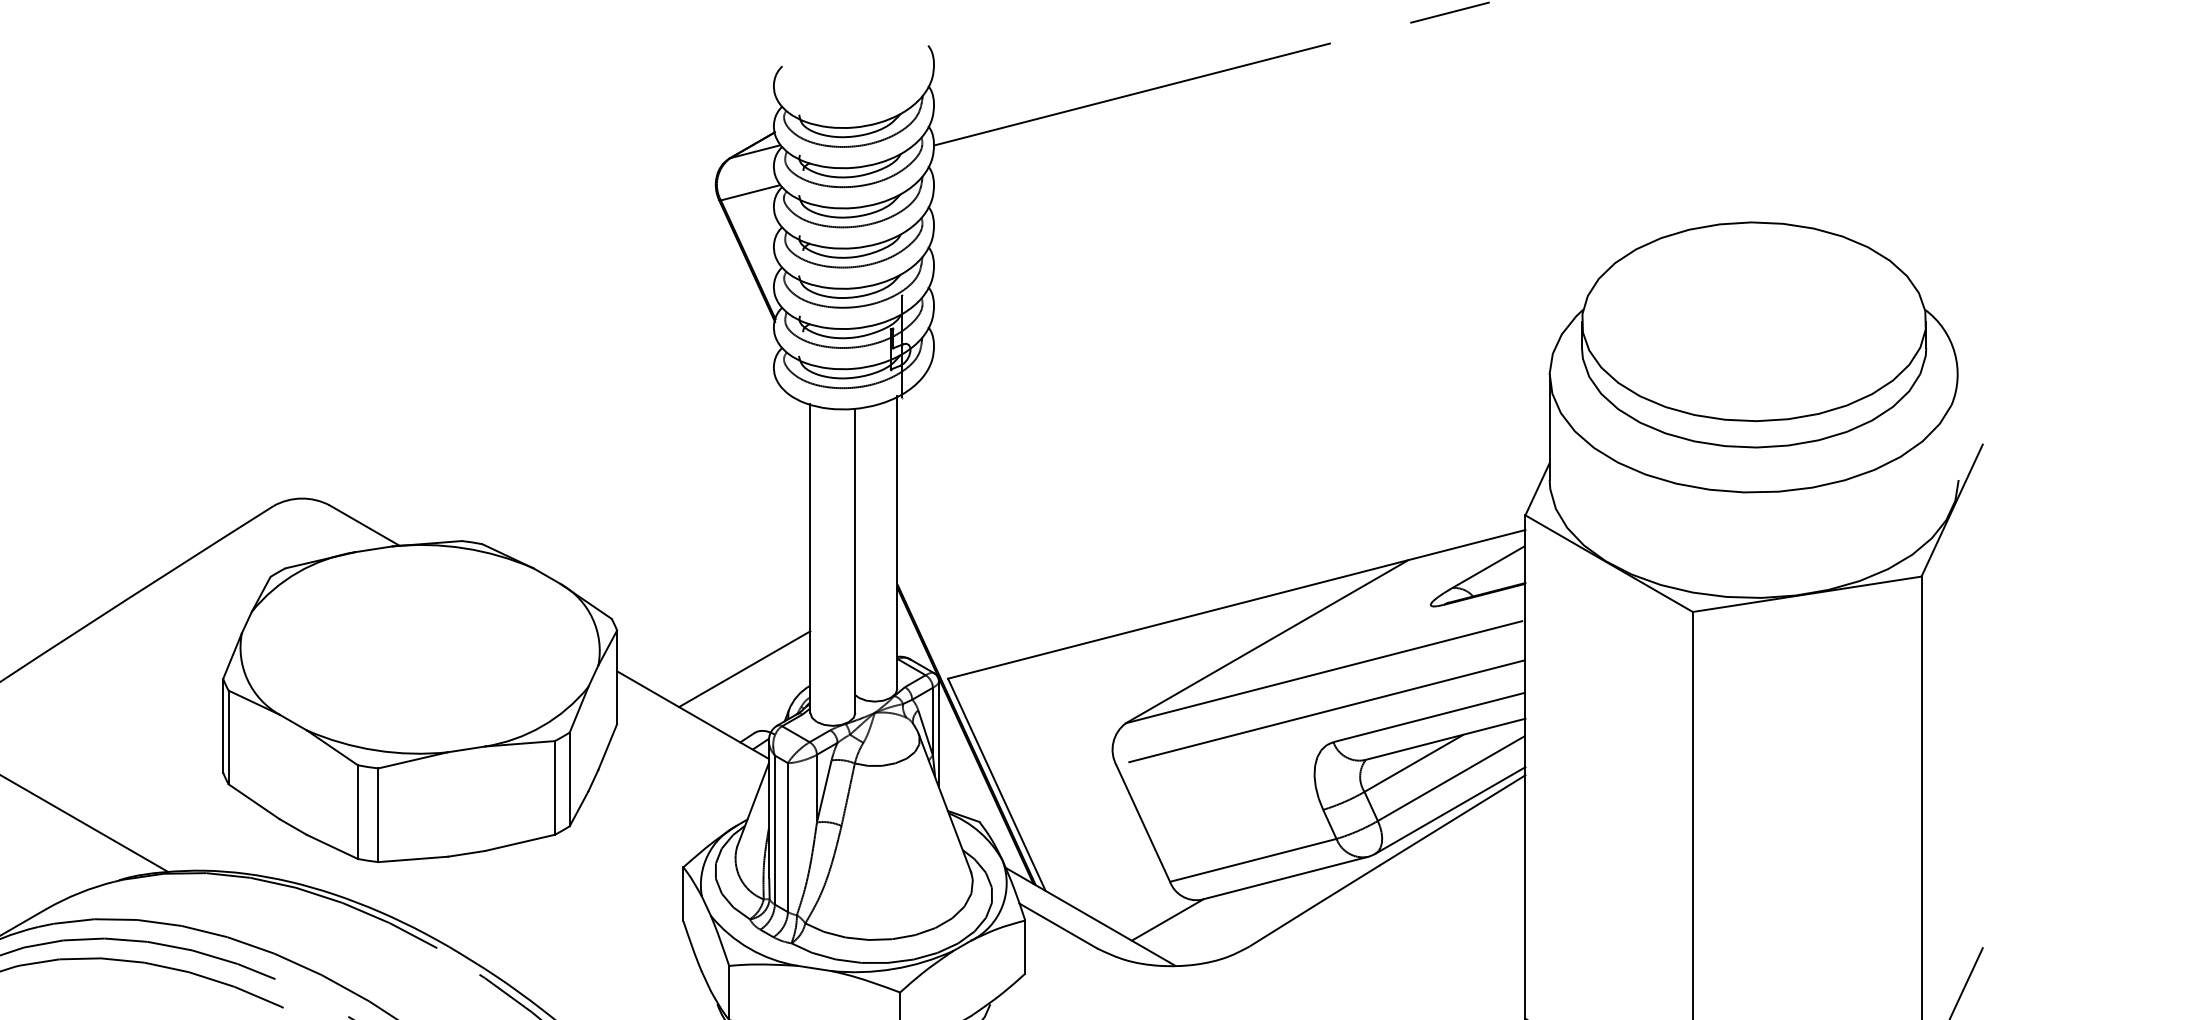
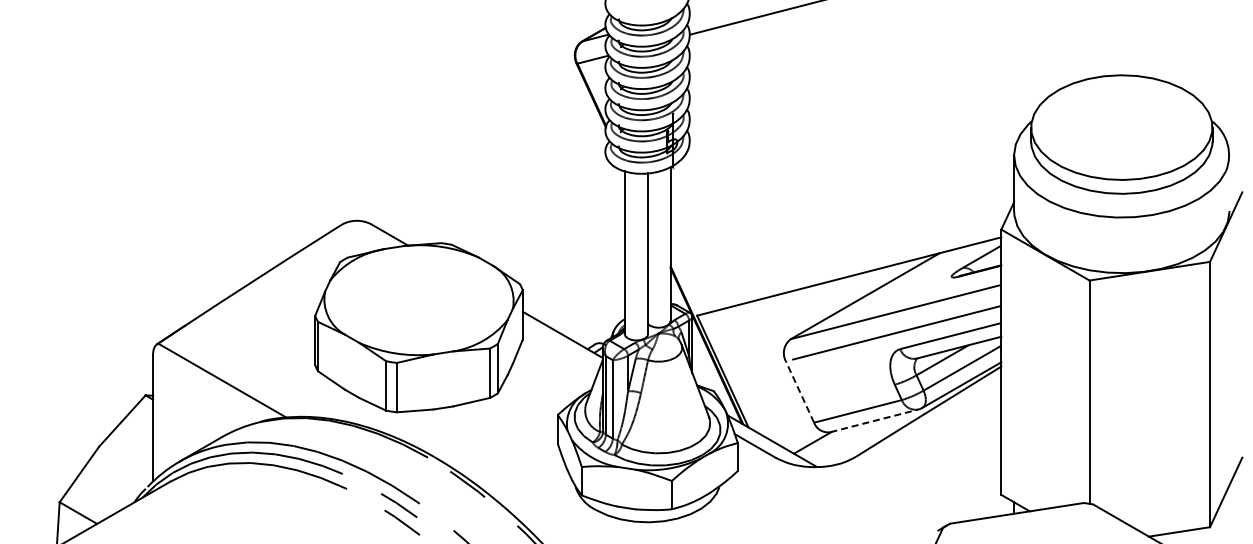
line: (743, 668) -> (589, 310), removed
line: (1144, 824) -> (800, 392), solid -> dashed
line: (1284, 877) -> (874, 420), solid -> dashed

